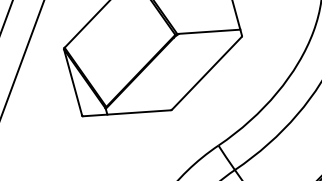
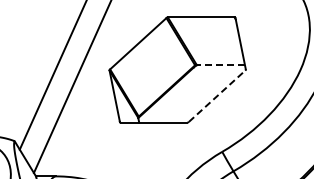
line: (208, 31) -> (220, 64), solid -> dashed
line: (207, 72) -> (217, 95), solid -> dashed

